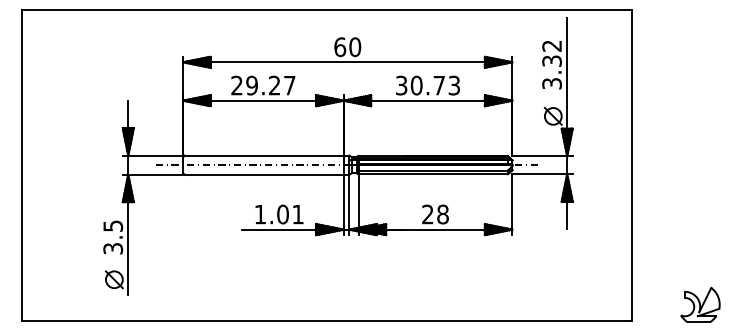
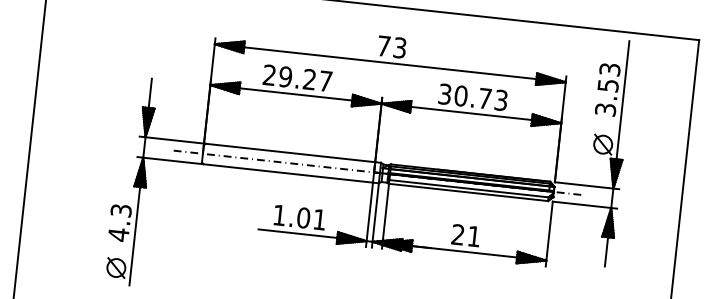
text: (347, 47) -> (391, 47), 60 -> 73
text: (551, 53) -> (608, 77), 3.32 -> 3.53
text: (442, 214) -> (473, 236), 28 -> 21
text: (113, 237) -> (120, 222), 3.5 -> 4.3

